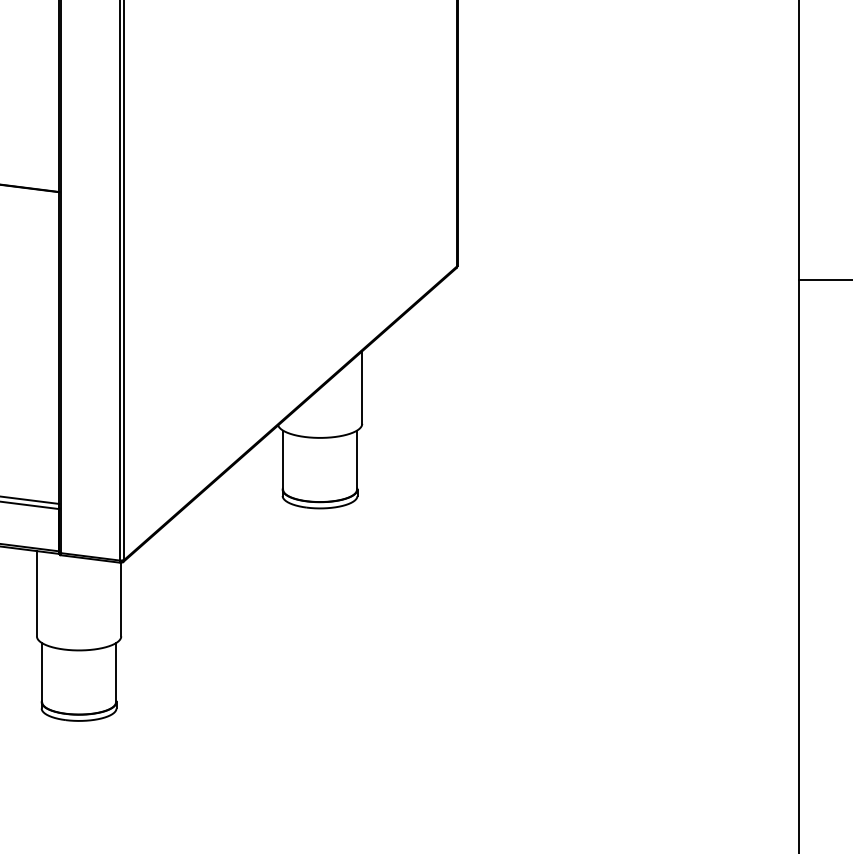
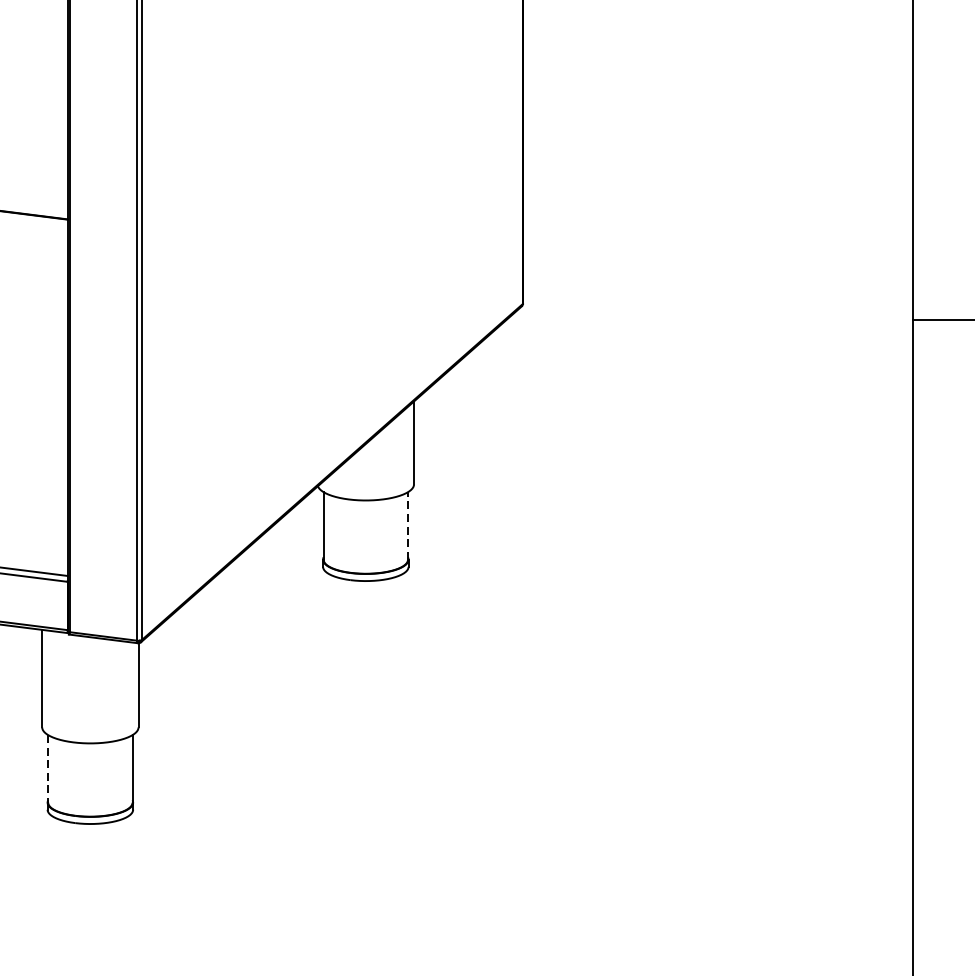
line: (356, 460) -> (407, 526), solid -> dashed
line: (42, 672) -> (48, 768), solid -> dashed

